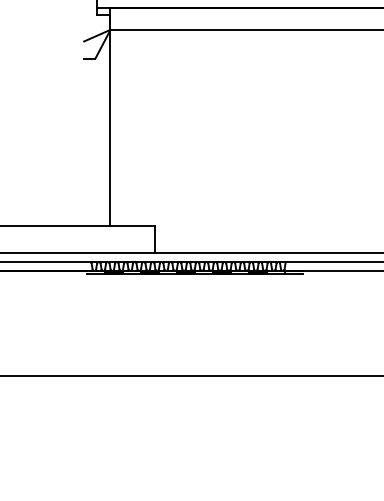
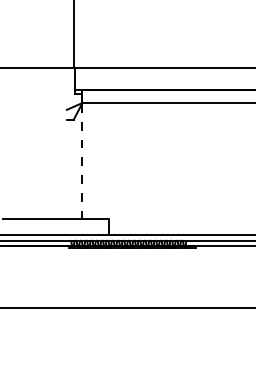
line: (110, 126) -> (82, 160), solid -> dashed

